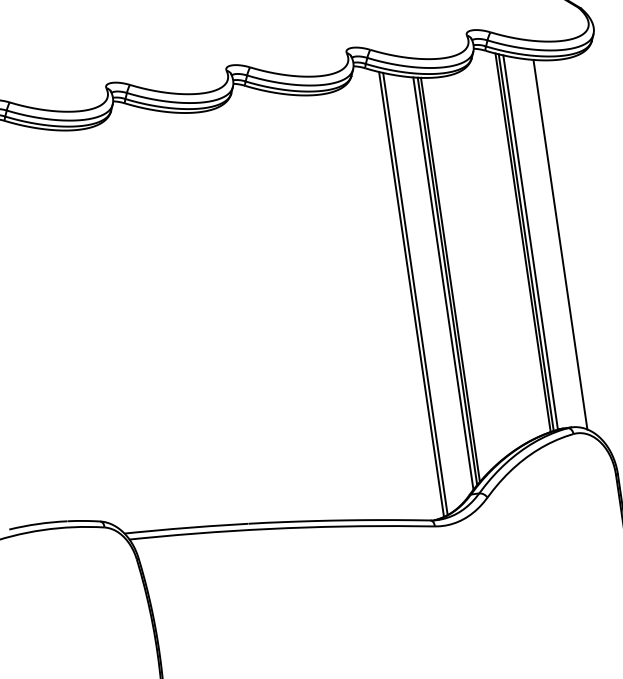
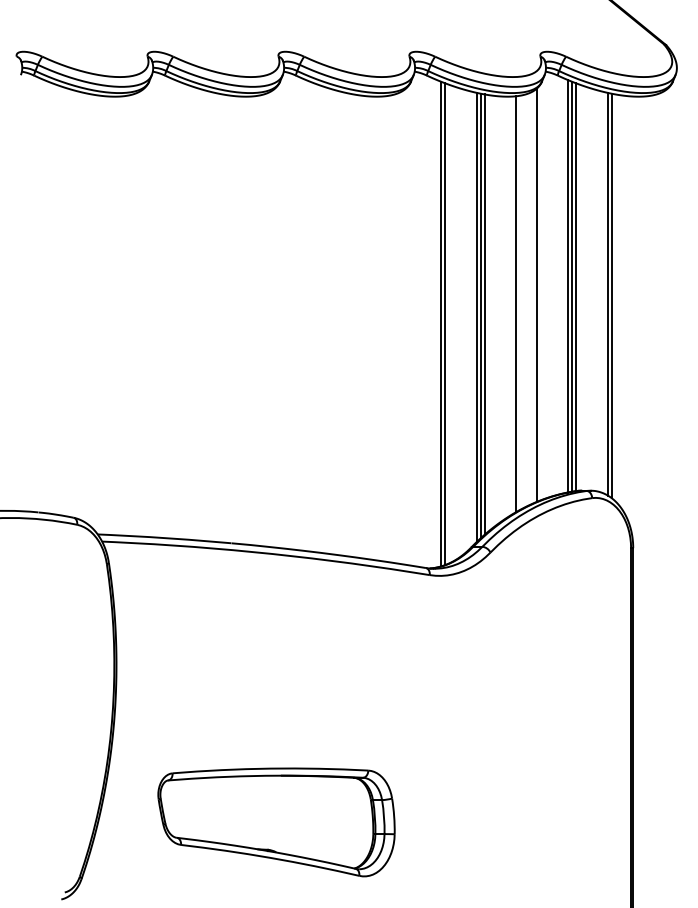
line: (564, 245) -> (611, 295), added
line: (495, 255) -> (536, 295), added
line: (478, 266) -> (516, 304), added

